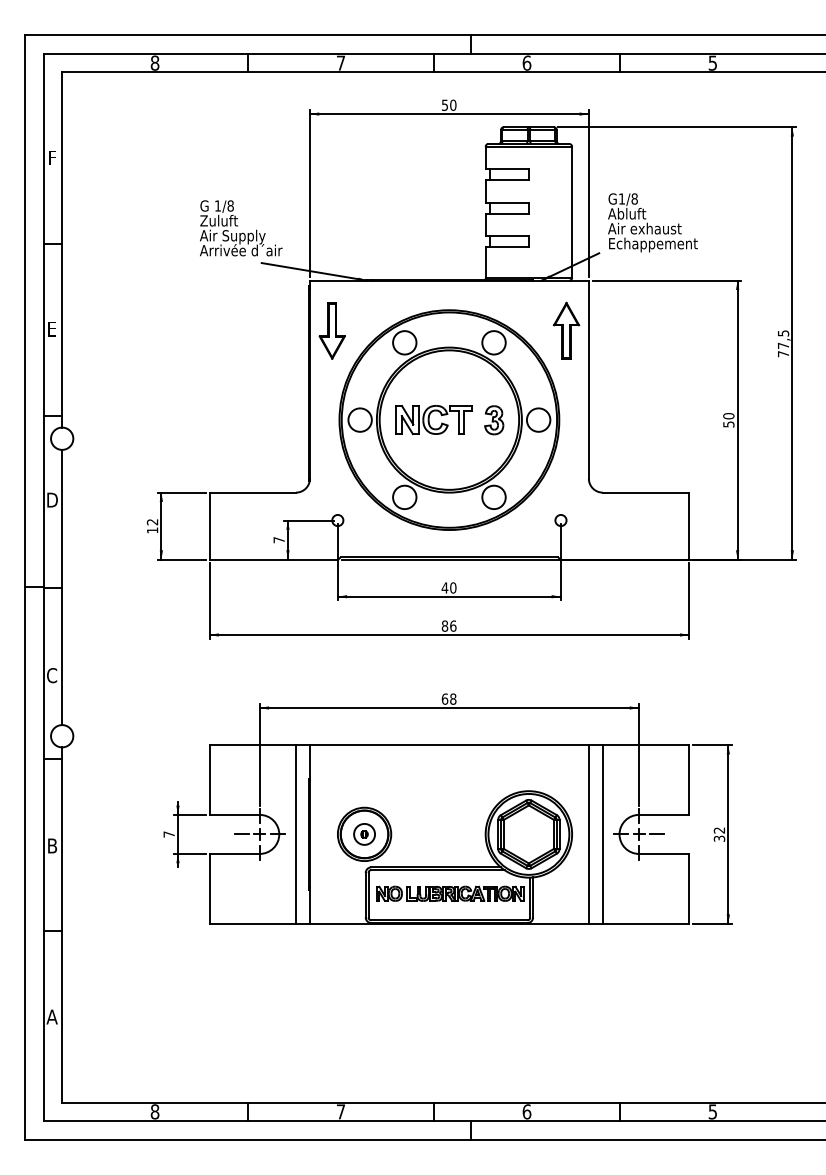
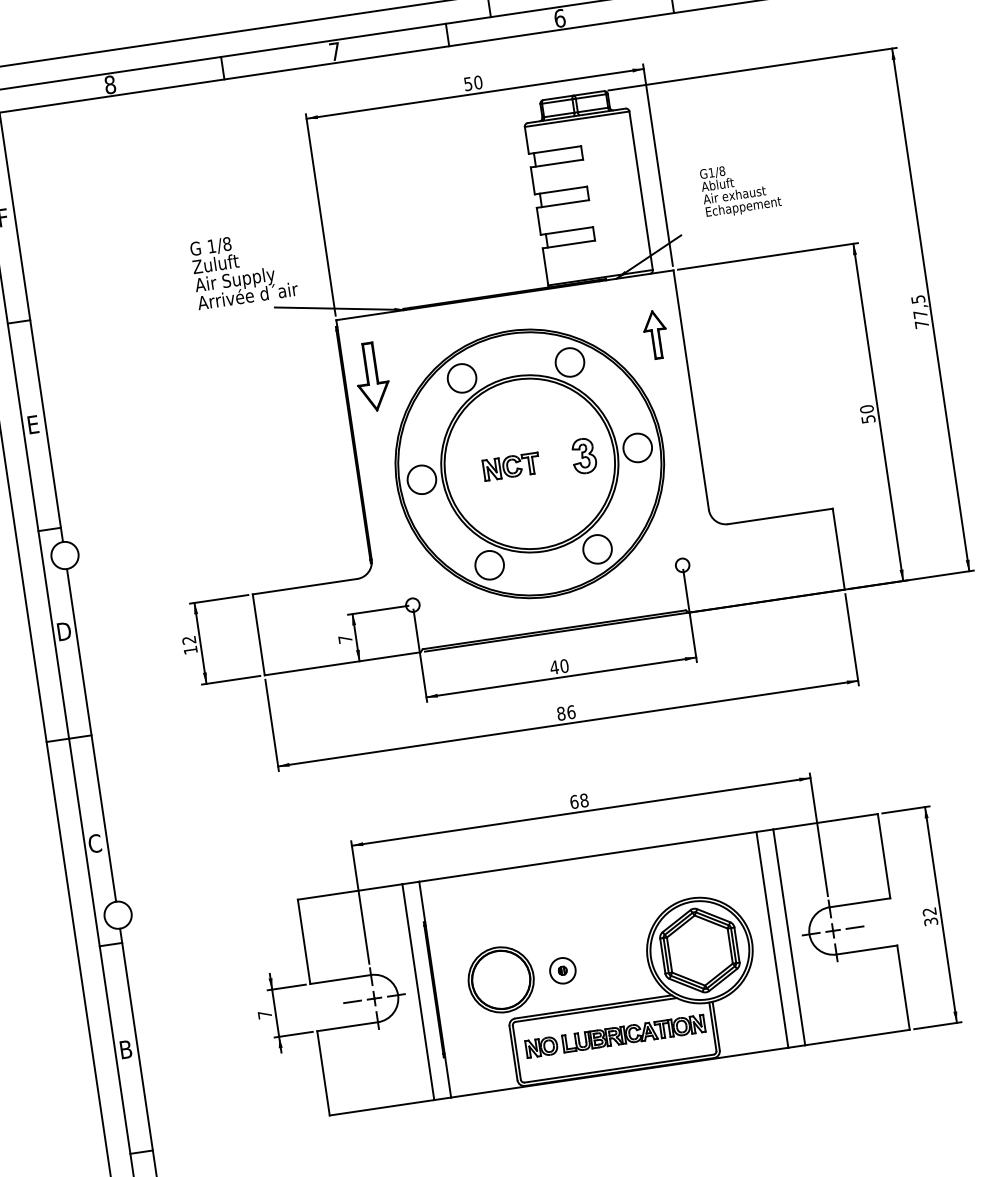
part: (652, 222) -> (740, 188), size x0.7
part: (566, 330) -> (655, 334), size x0.7
part: (433, 420) -> (510, 467), size x0.6
part: (364, 834) -> (562, 970), moved

